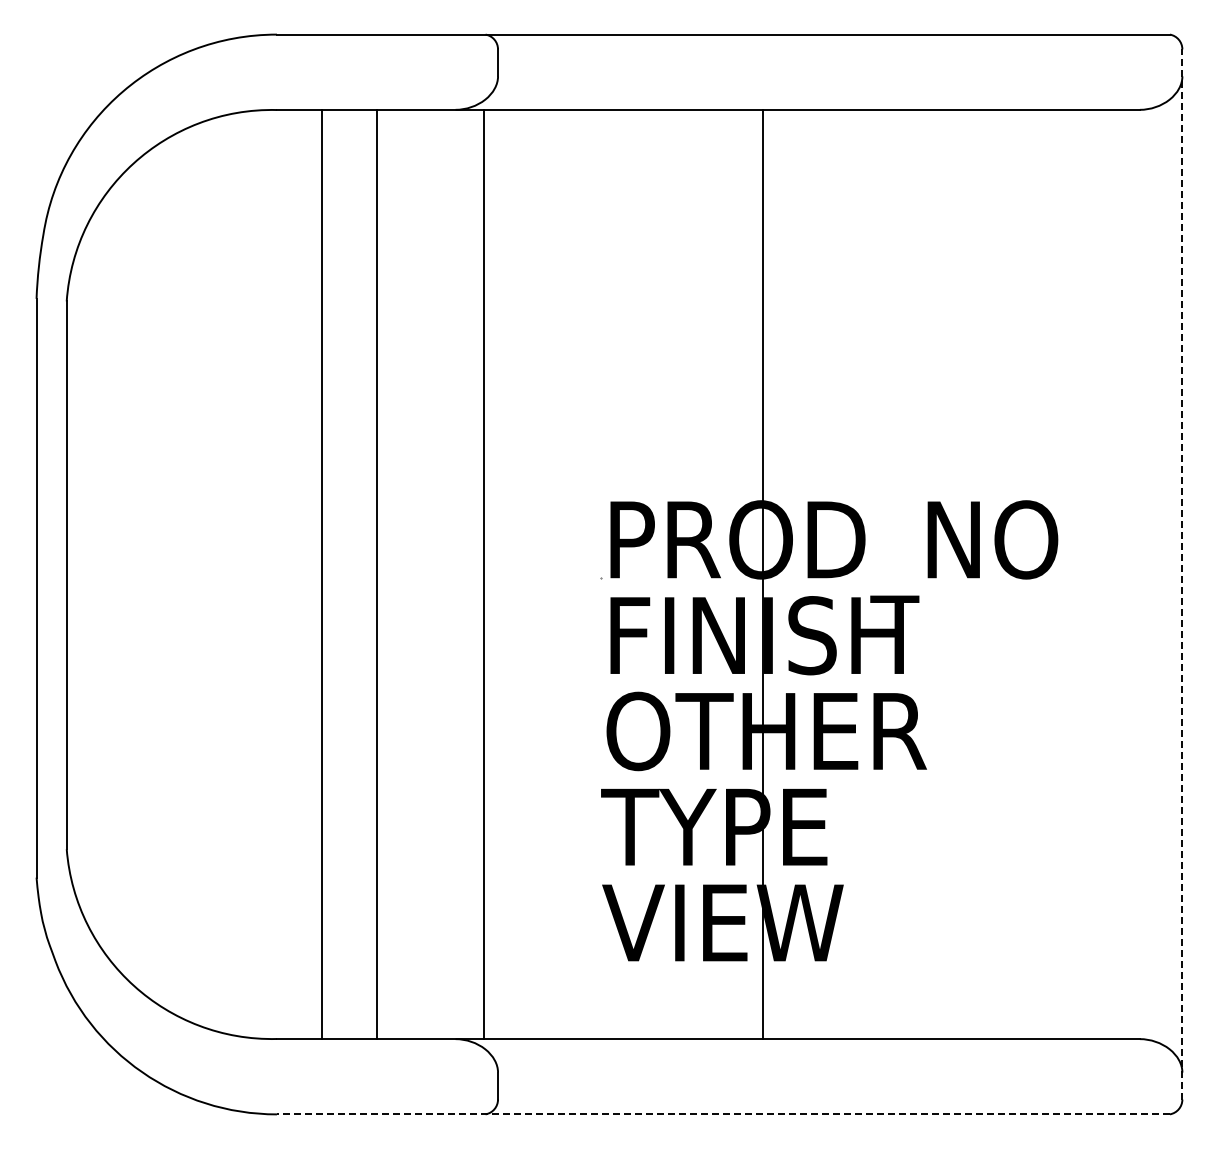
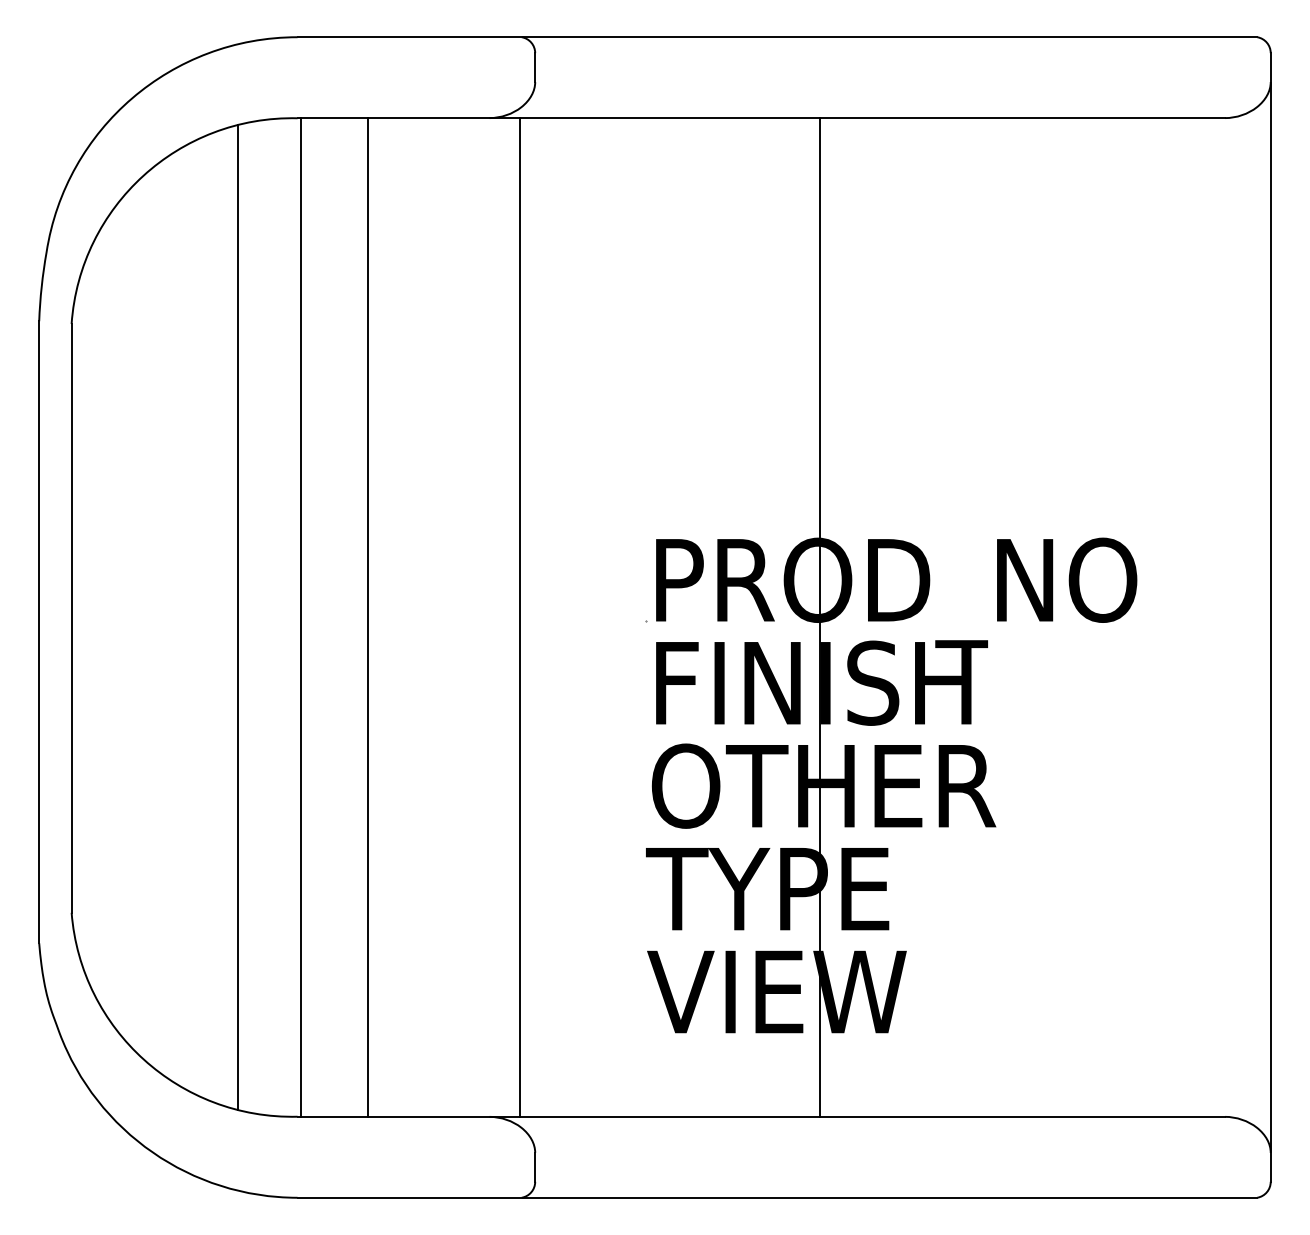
line: (221, 574) -> (237, 617), added
line: (322, 574) -> (301, 617), moved
line: (377, 574) -> (368, 617), moved
line: (1182, 574) -> (1270, 617), dashed -> solid
line: (722, 1114) -> (776, 1197), dashed -> solid

